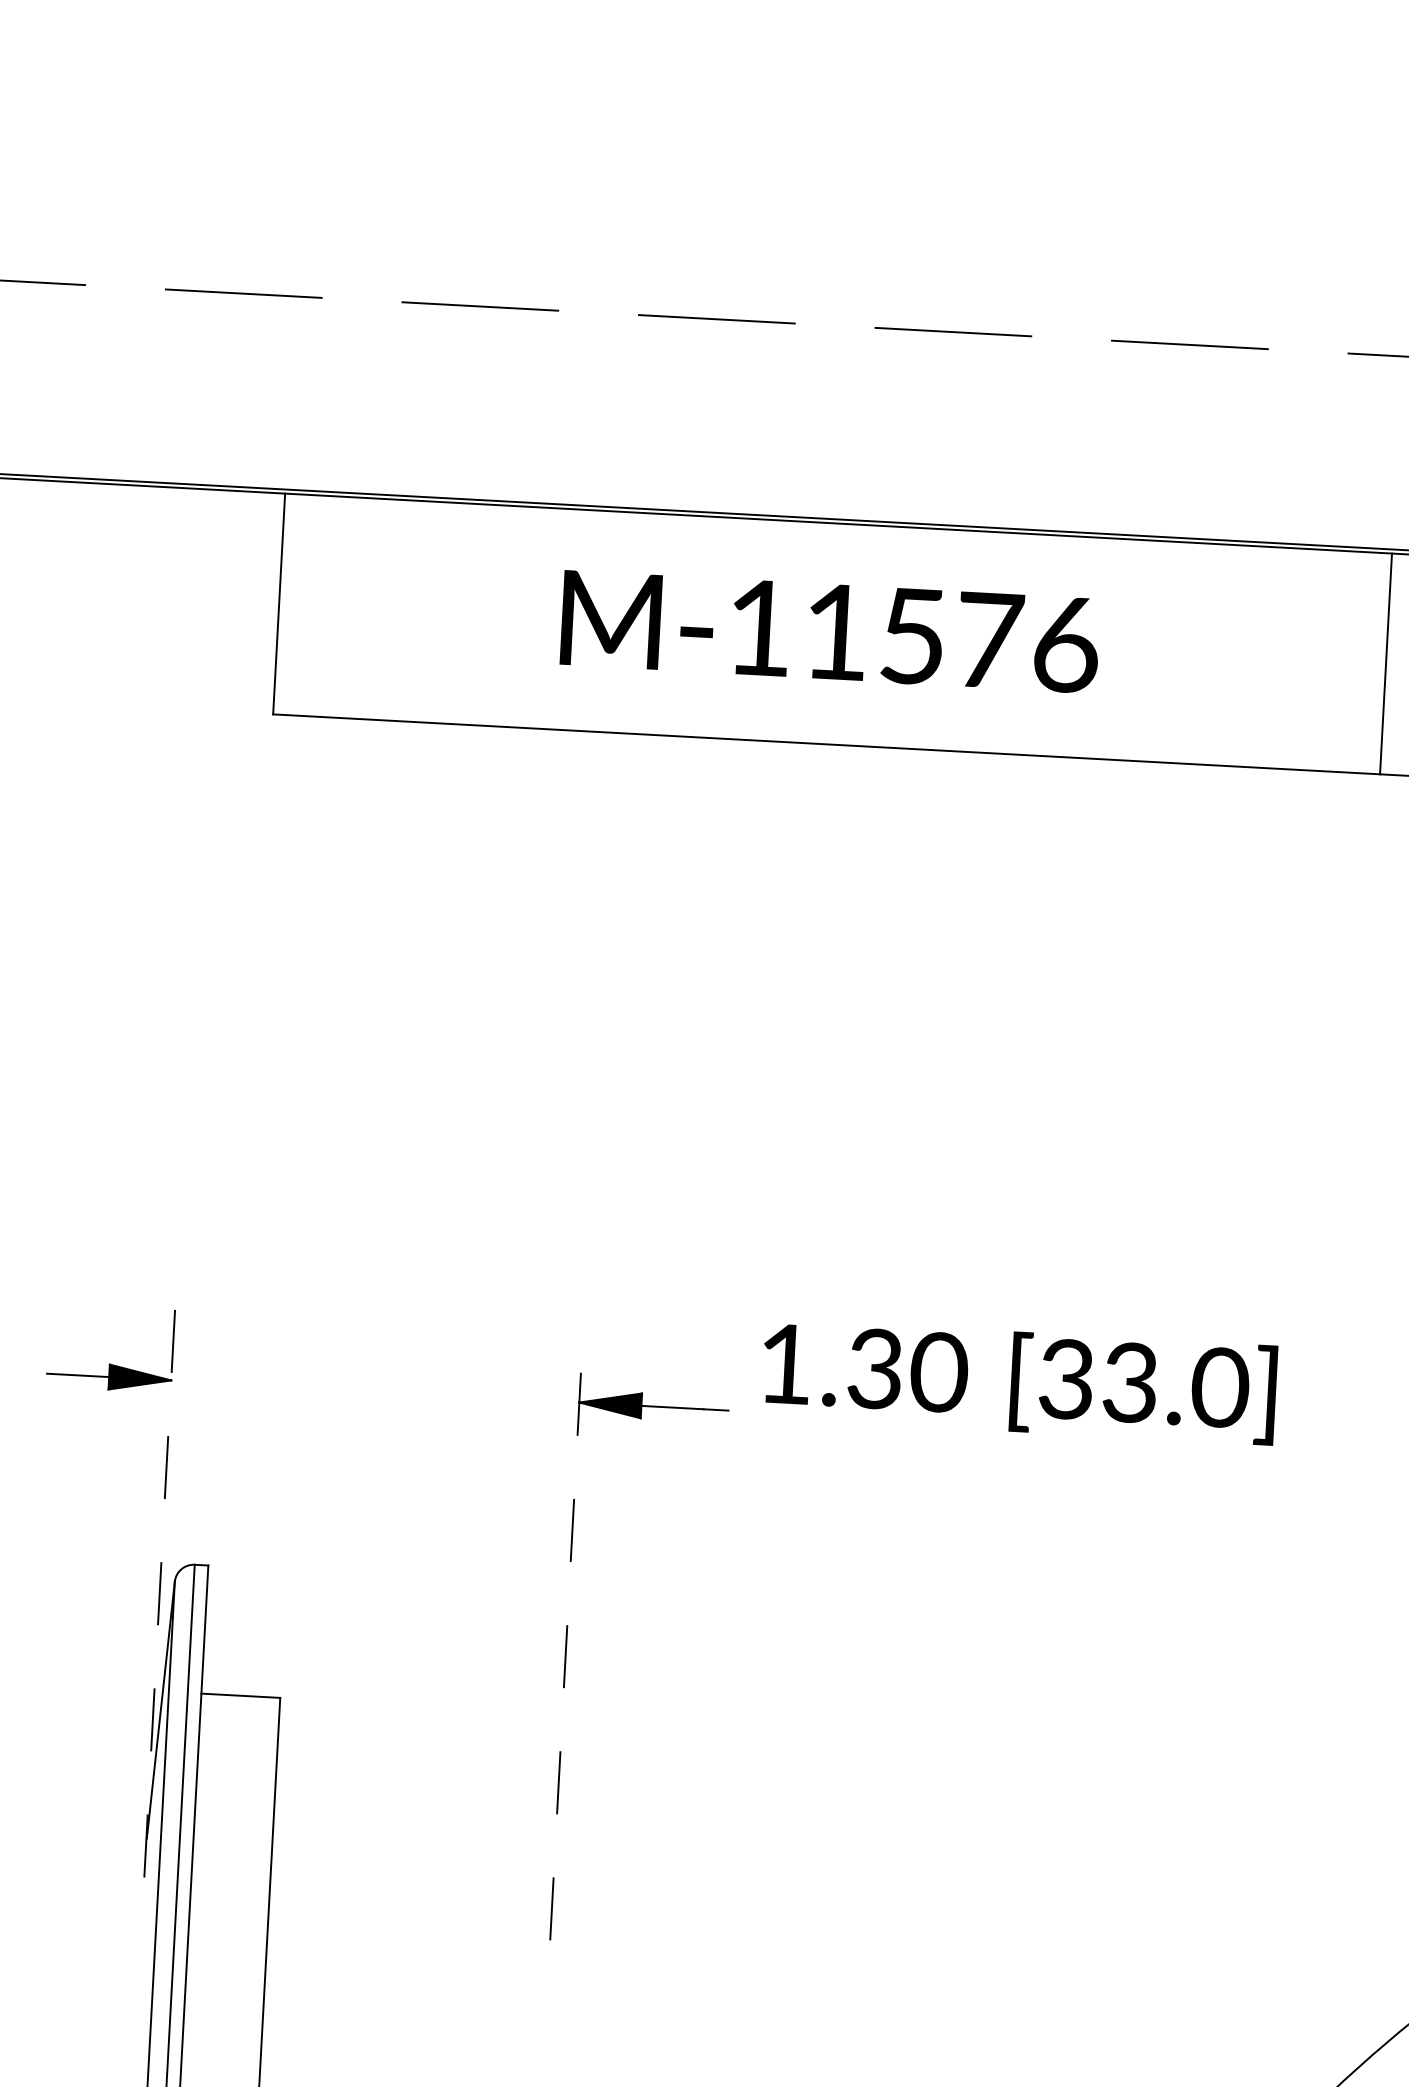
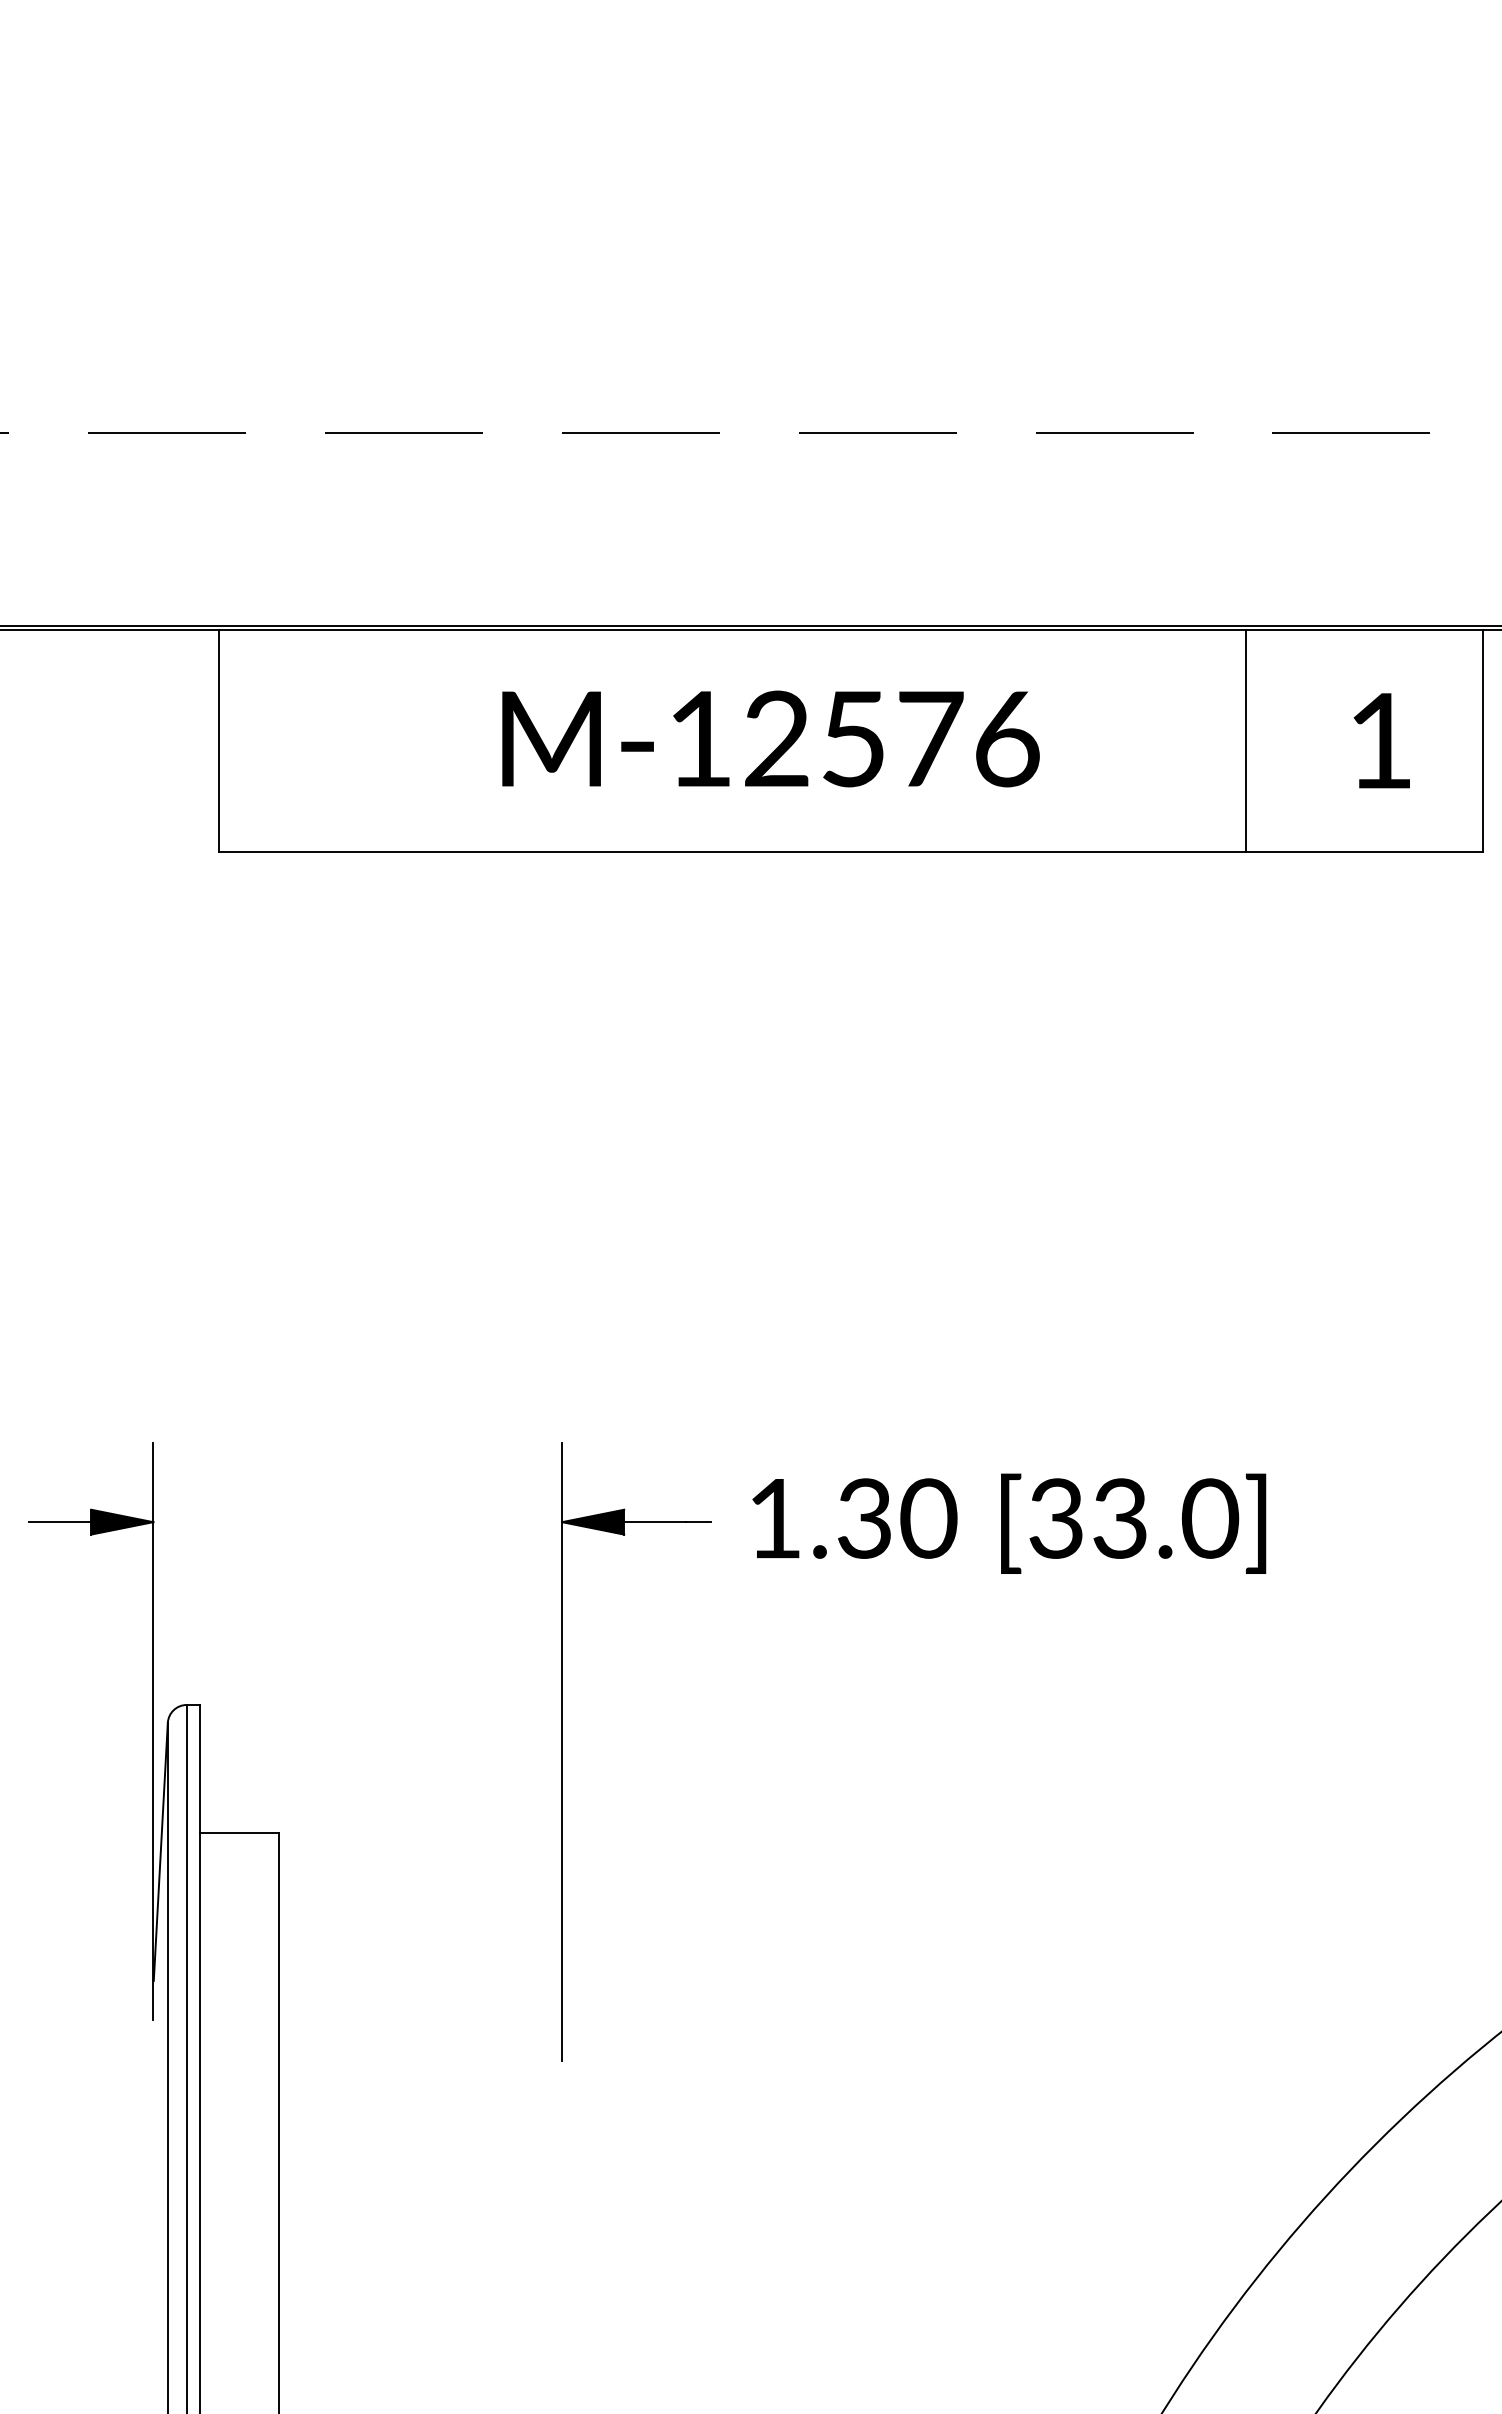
text: (835, 631) -> (776, 738), M-11576 -> M-12576
line: (1385, 663) -> (1245, 740), moved
text: (1019, 1381) -> (1009, 1523), moved
line: (160, 1589) -> (153, 1731), dashed -> solid
line: (567, 1632) -> (562, 1752), dashed -> solid

